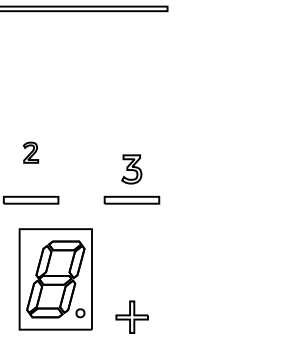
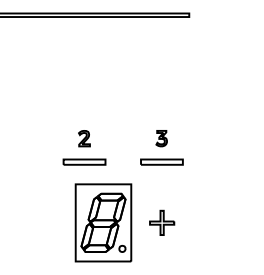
part: (31, 152) -> (84, 138), moved
part: (131, 169) -> (161, 138), size x0.71
part: (132, 316) -> (162, 222), moved

